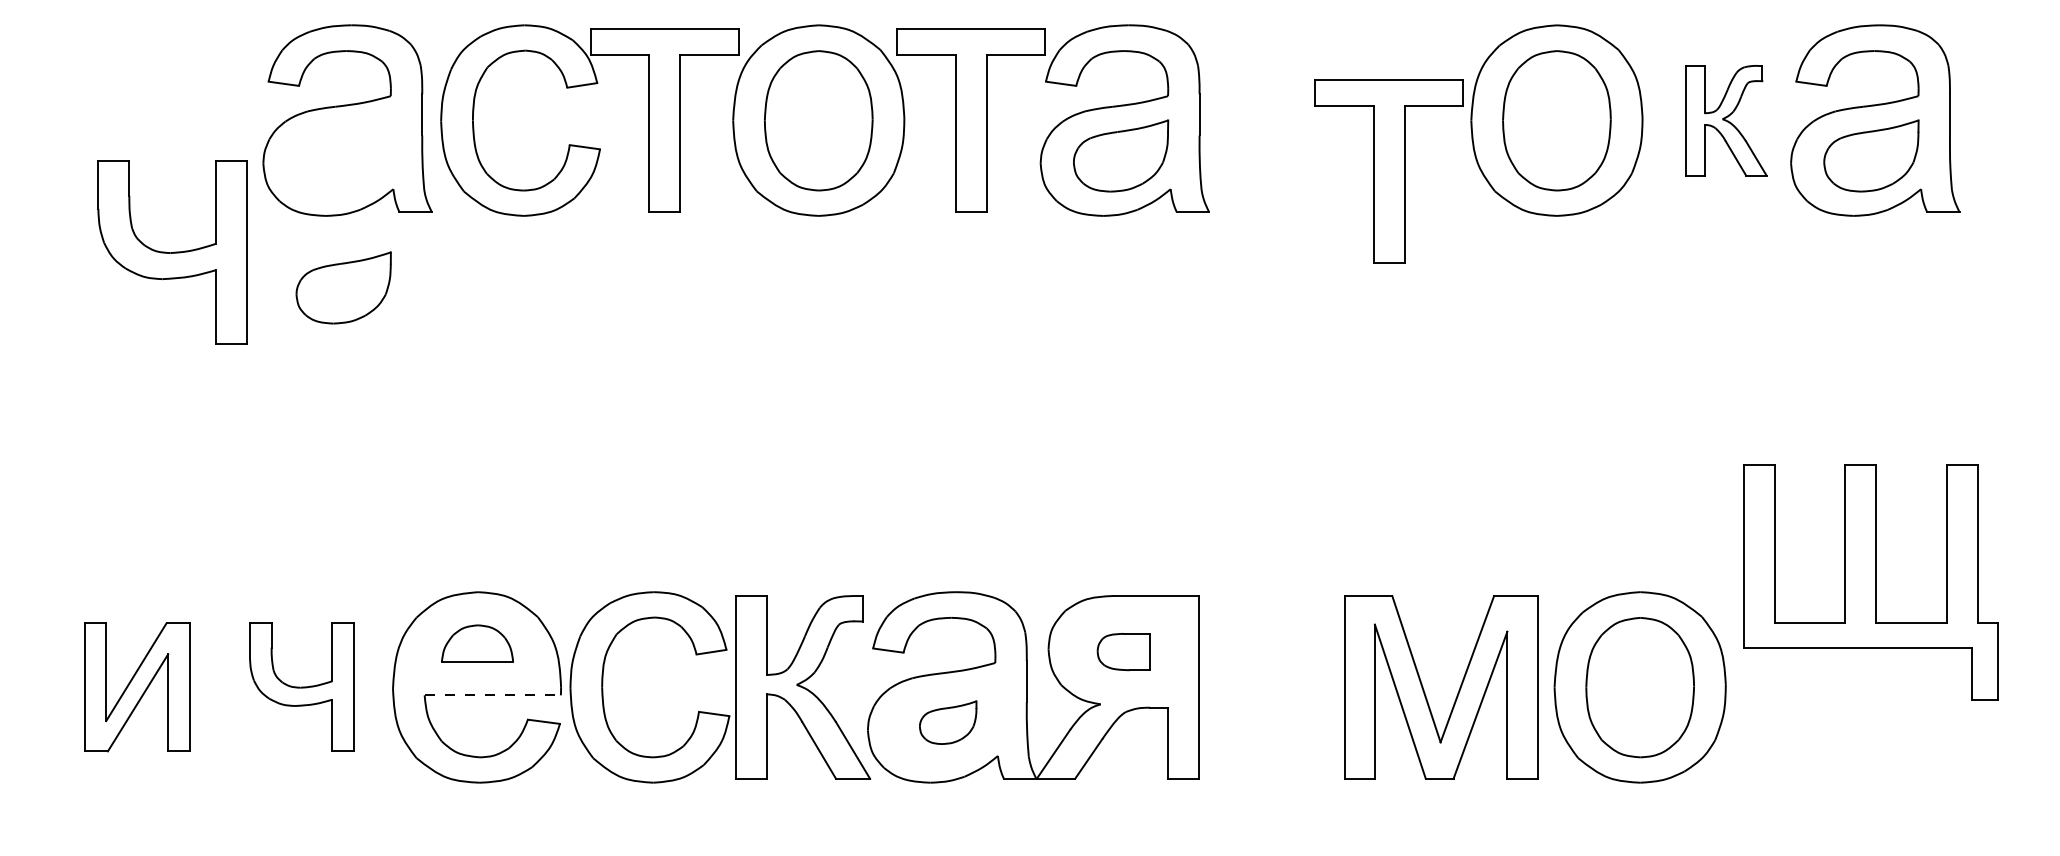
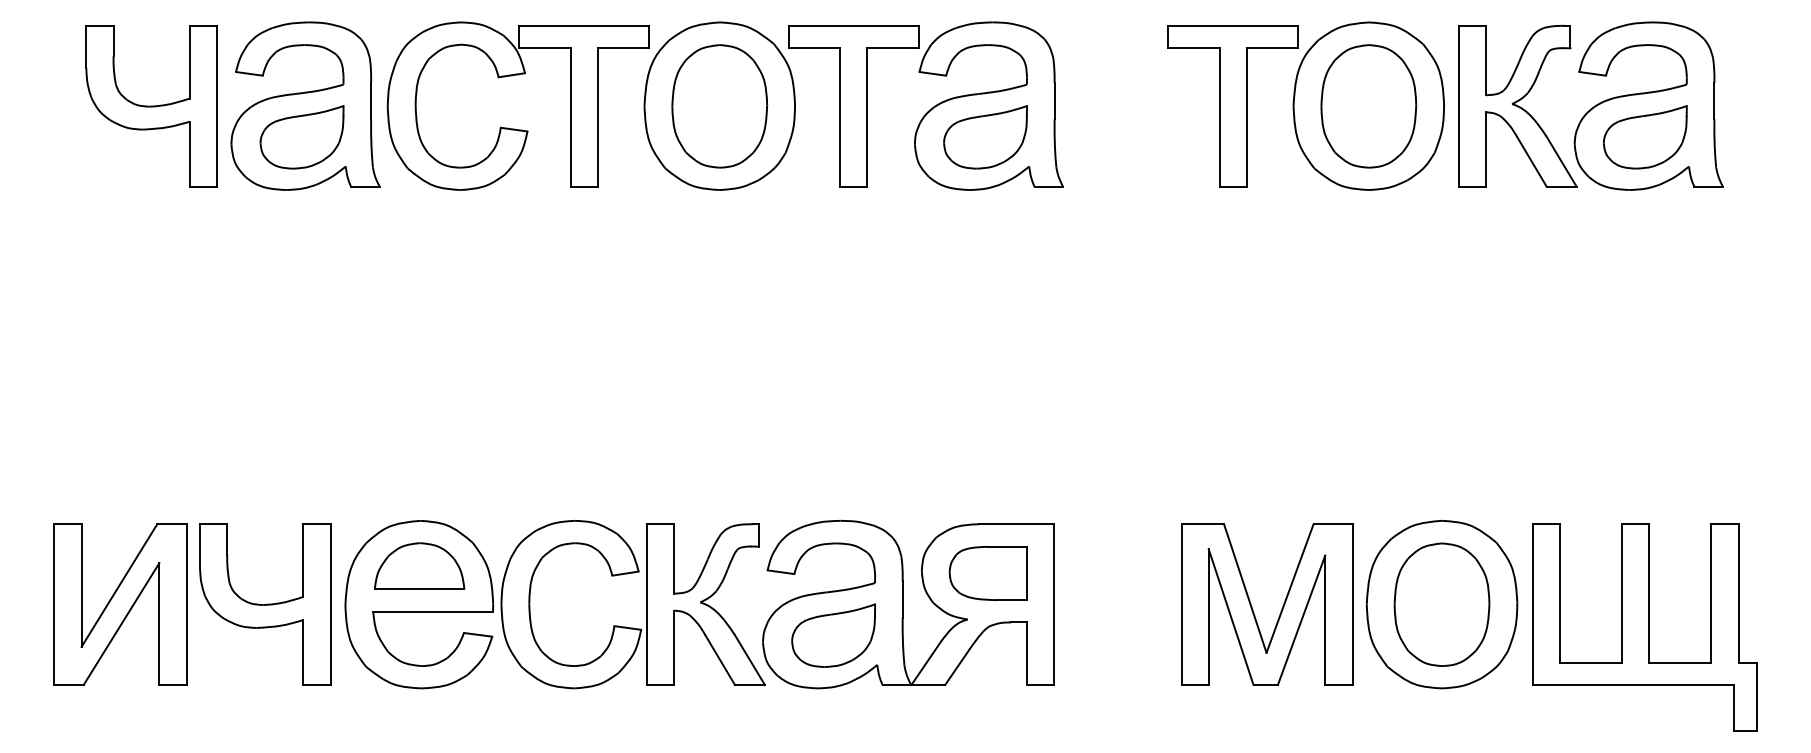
part: (1726, 120) -> (1517, 106), size x1.67
part: (1388, 172) -> (1232, 106), moved
part: (172, 252) -> (151, 106), moved
part: (343, 288) -> (301, 137), moved
part: (1870, 582) -> (1644, 627), moved
part: (477, 642) -> (419, 565), size x1.43
part: (1123, 652) -> (987, 573), size x1.67
part: (137, 687) -> (120, 604), size x1.43
part: (302, 687) -> (265, 604), size x1.43
line: (493, 695) -> (433, 611), dashed -> solid
part: (948, 722) -> (833, 635), size x1.67

